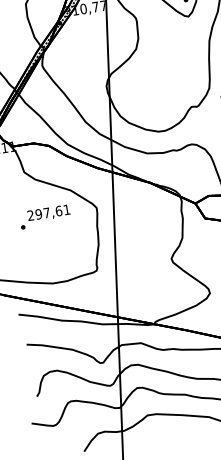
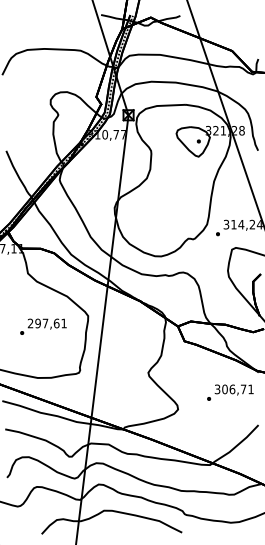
text: (45, 216) -> (43, 326), moved

